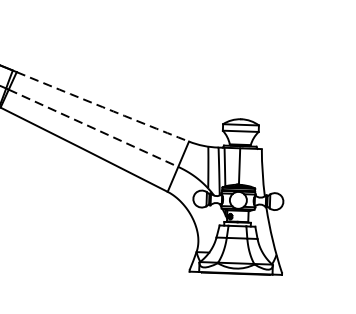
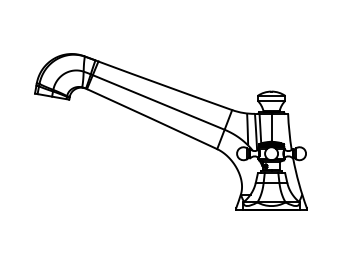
arc: (103, 107) -> (165, 86), dashed -> solid
line: (94, 128) -> (159, 102), dashed -> solid

